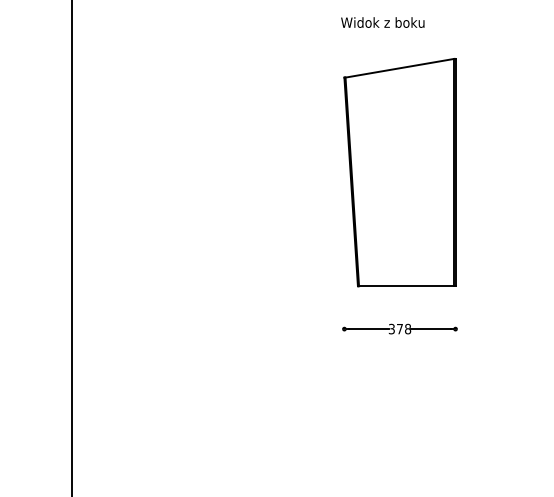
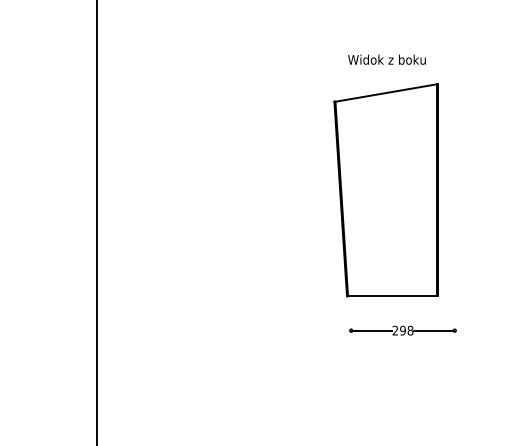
text: (382, 22) -> (386, 59), moved
part: (399, 172) -> (385, 190), moved
text: (395, 328) -> (398, 330), 378 -> 298

